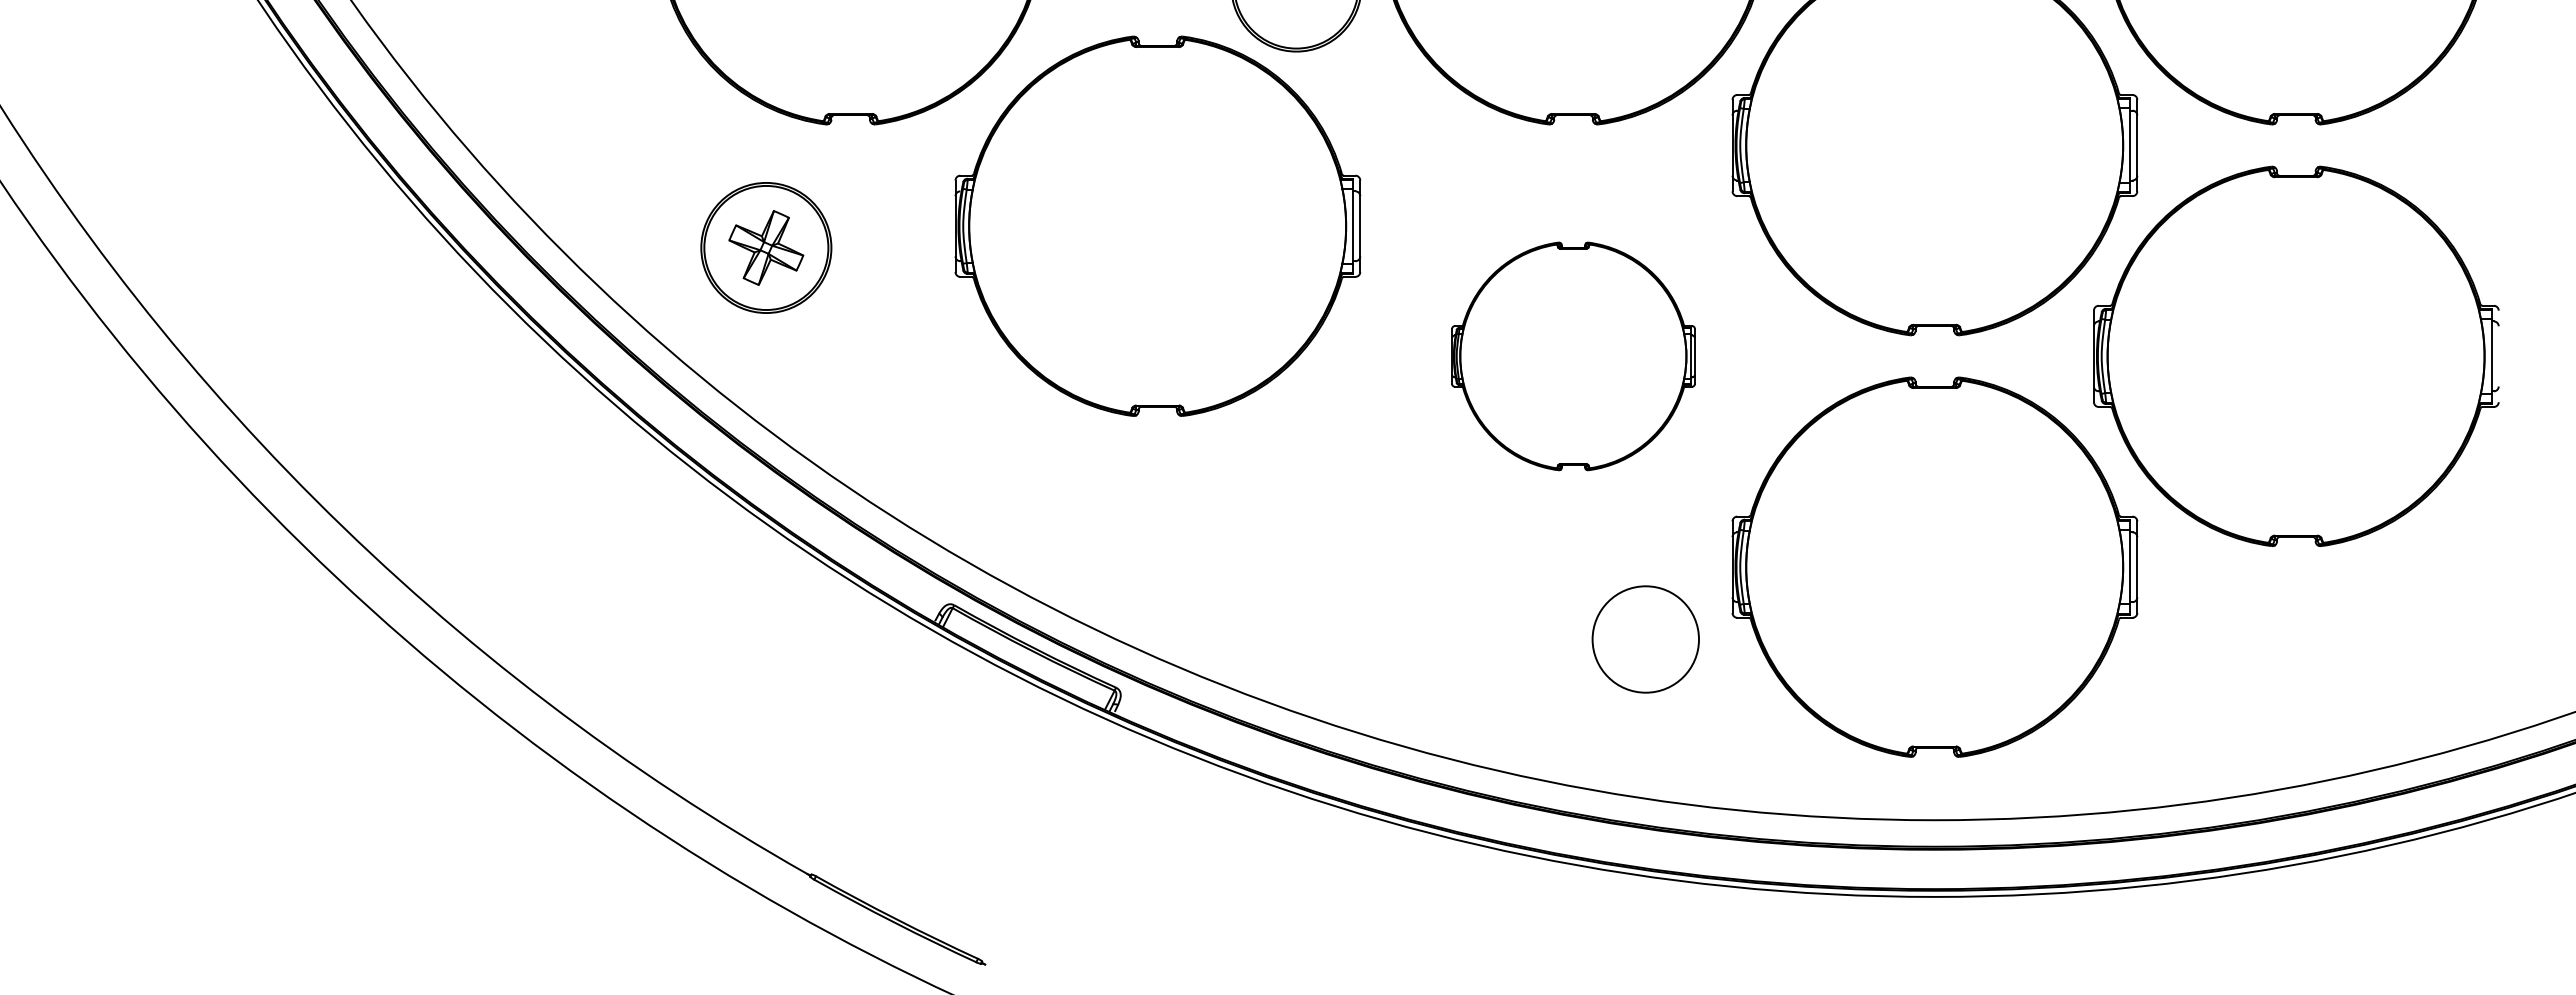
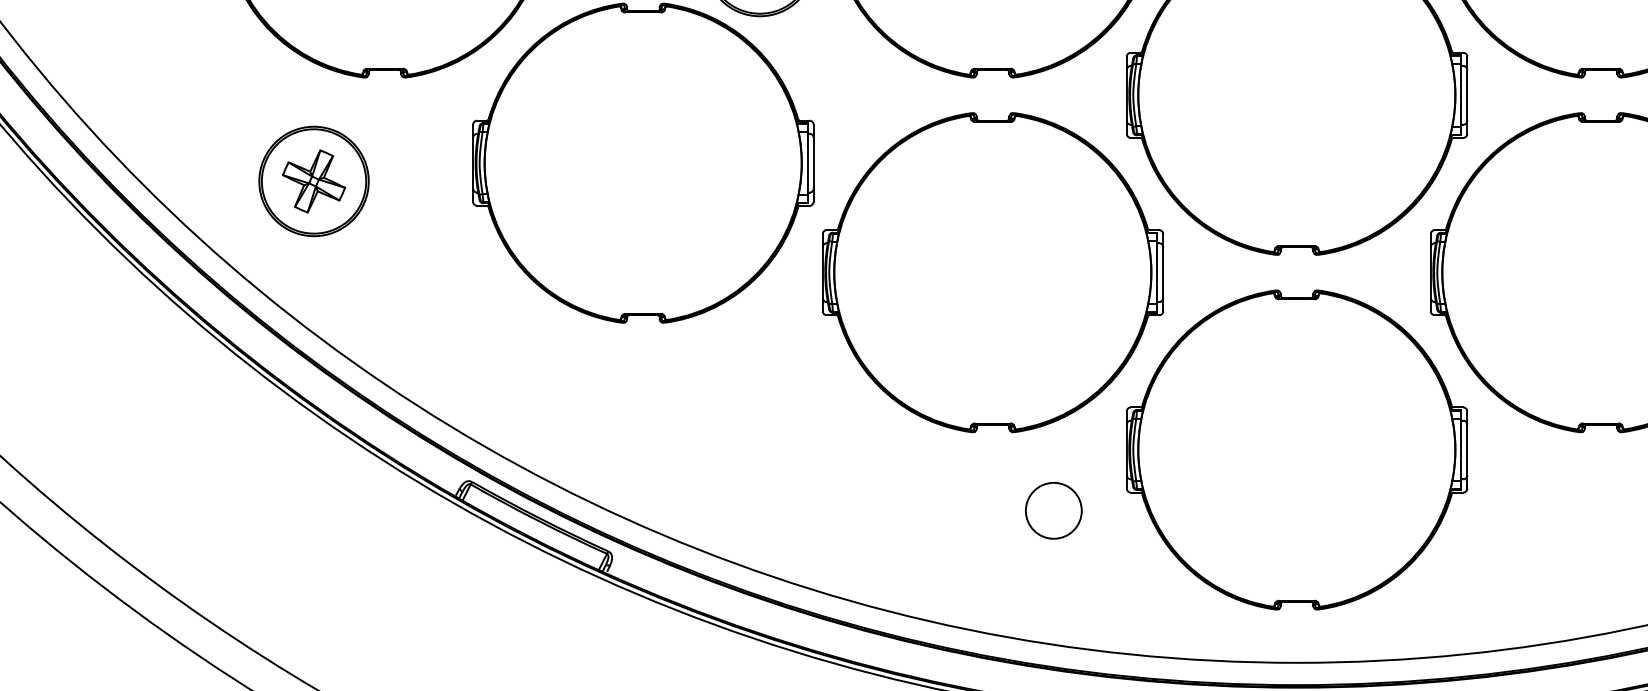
part: (1573, 356) -> (993, 272), size x1.67
circle: (1645, 639) -> (1053, 510), size x0.62

